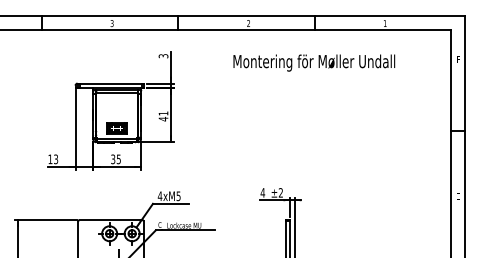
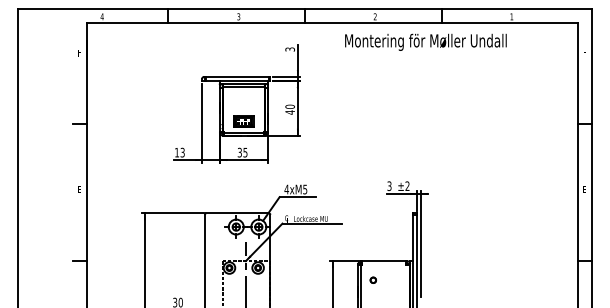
text: (313, 62) -> (425, 41), moved
text: (162, 113) -> (289, 106), 41 -> 40
text: (262, 193) -> (389, 186), 4 -> 3

